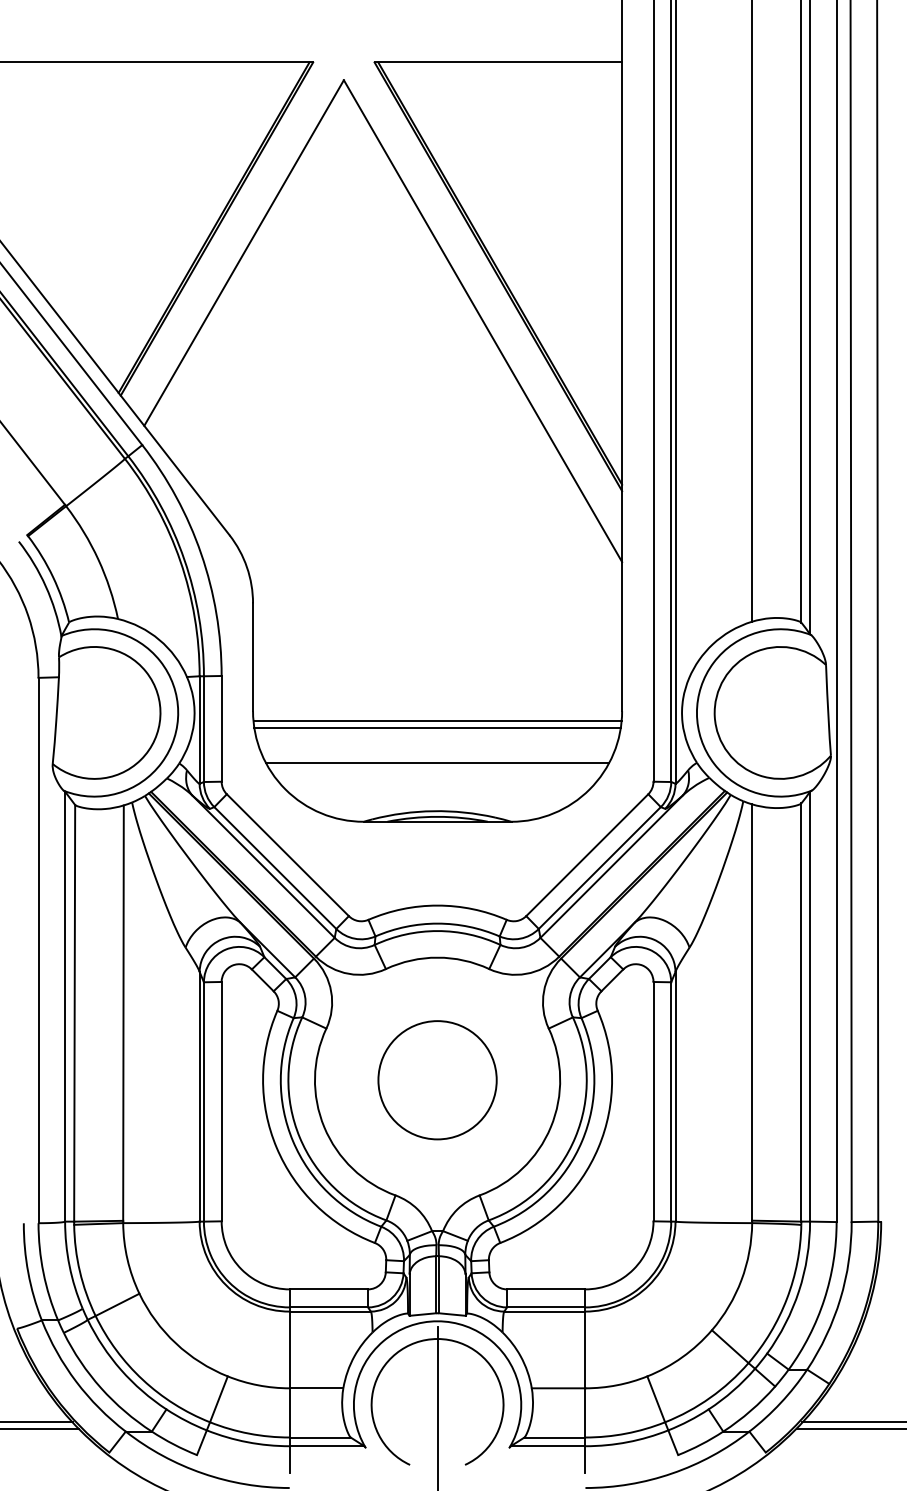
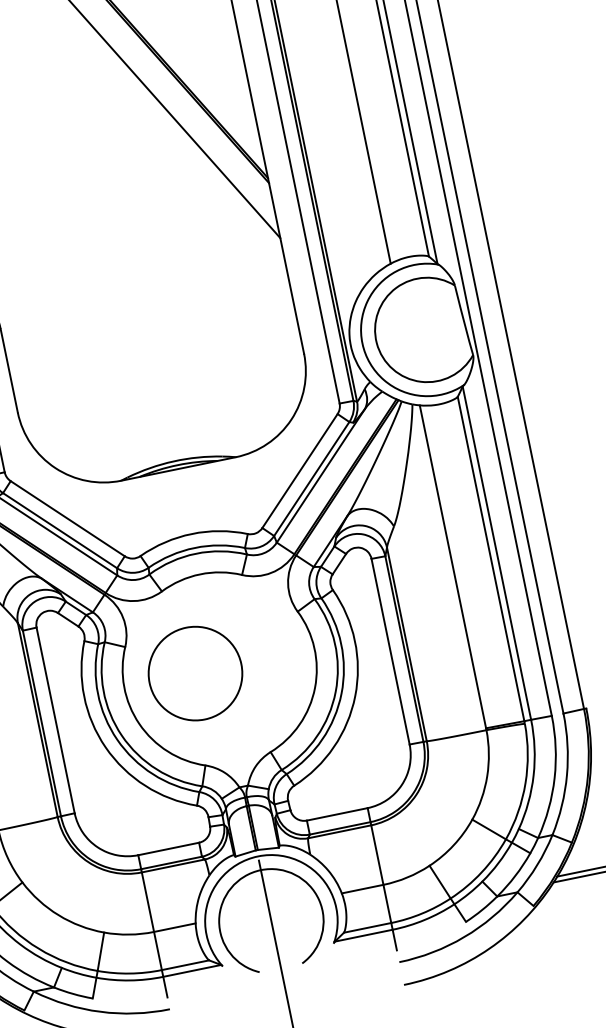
line: (437, 721) -> (162, 391), removed
line: (437, 727) -> (163, 395), removed
line: (437, 763) -> (169, 423), removed
circle: (437, 1080) -> (195, 673), moved

